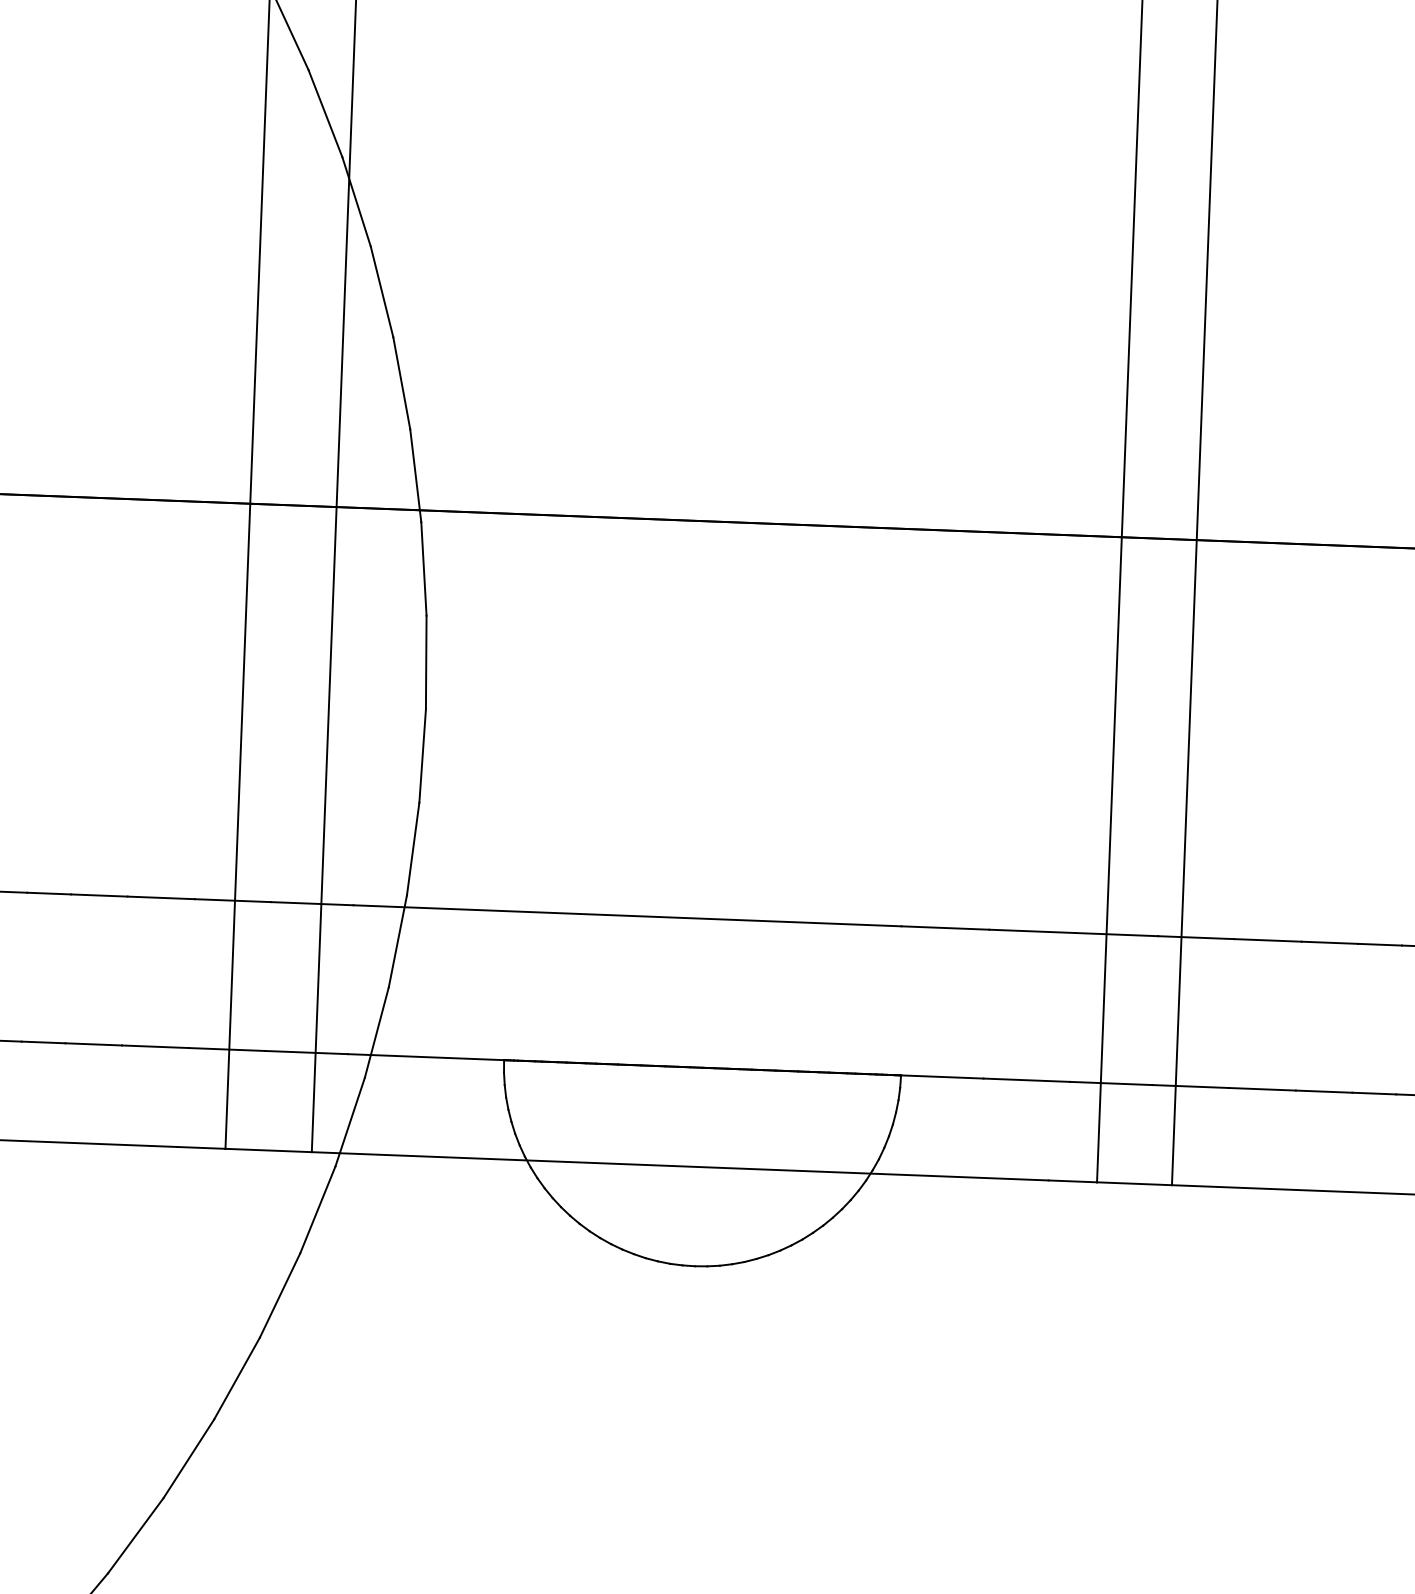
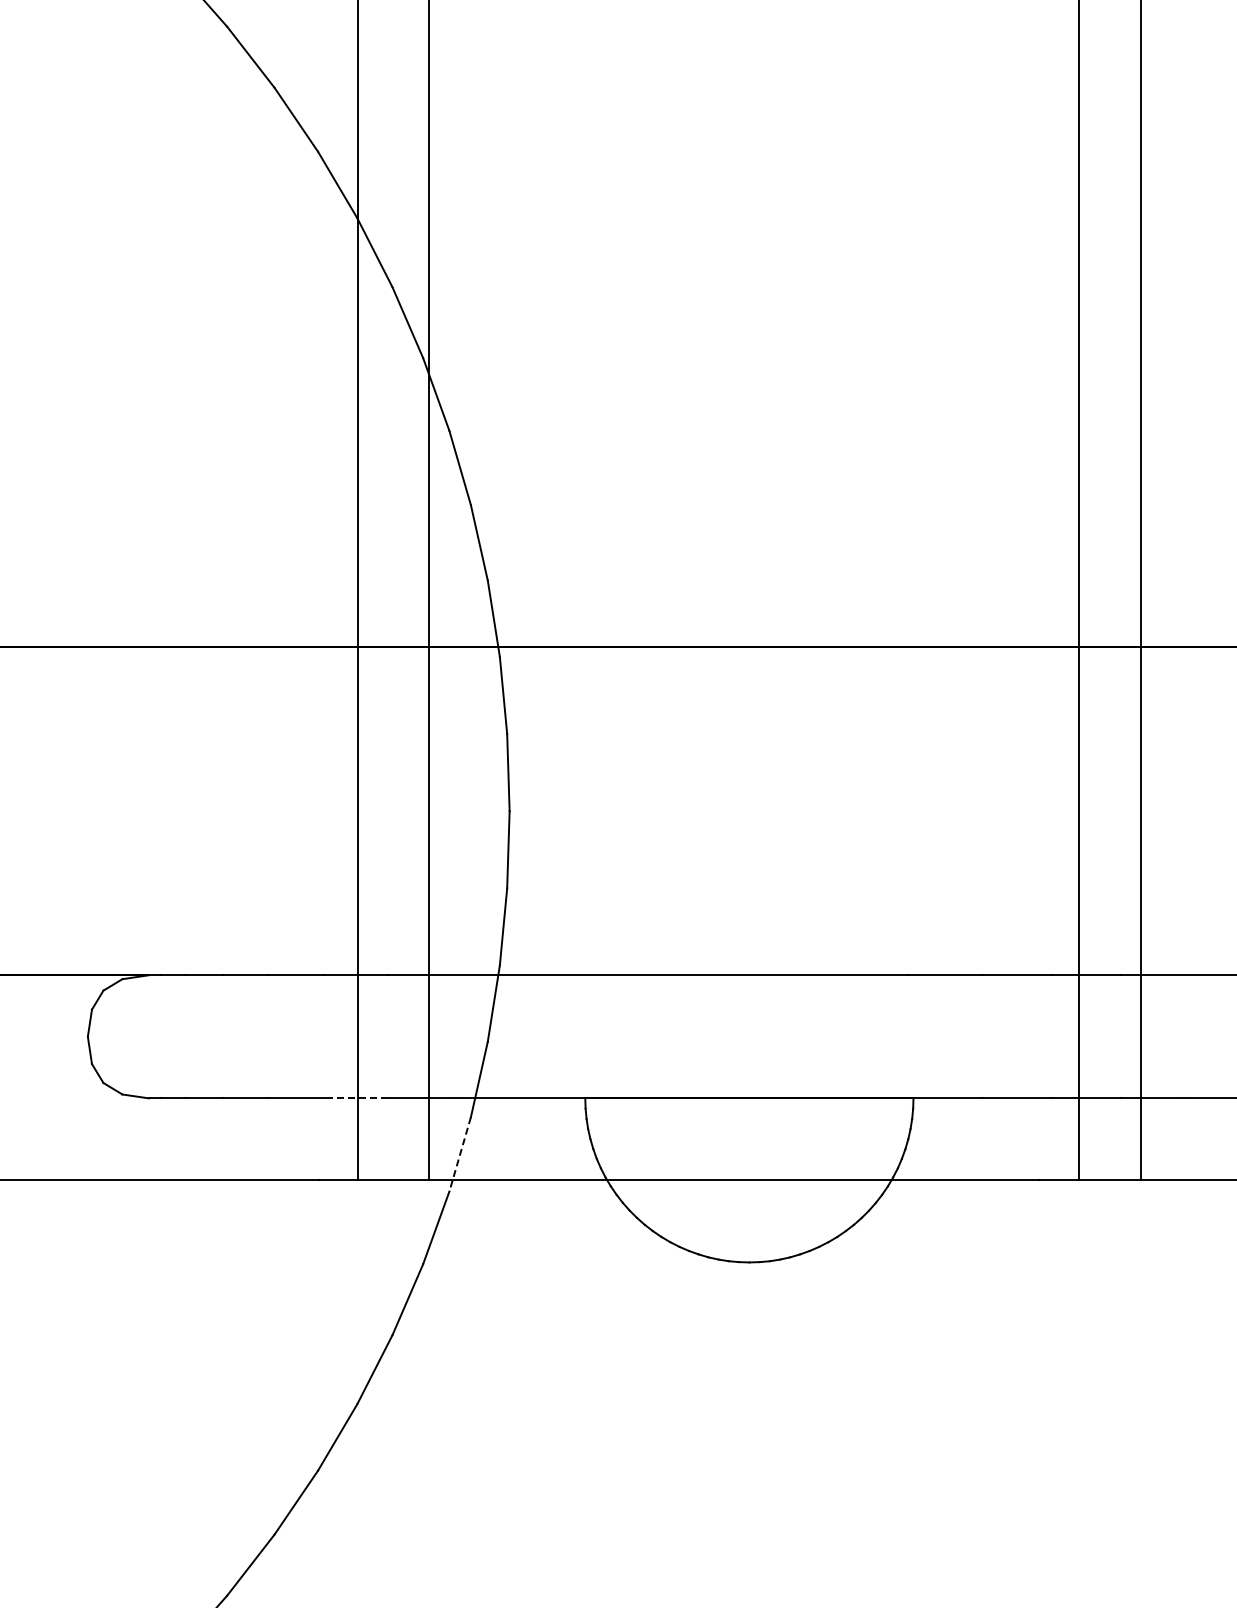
line: (226, 1049) -> (355, 1098), solid -> dashed
line: (350, 1122) -> (460, 1154), solid -> dashed

